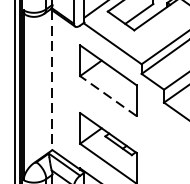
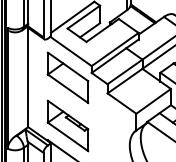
line: (52, 80) -> (28, 77), dashed -> solid
line: (109, 95) -> (68, 88), dashed -> solid

